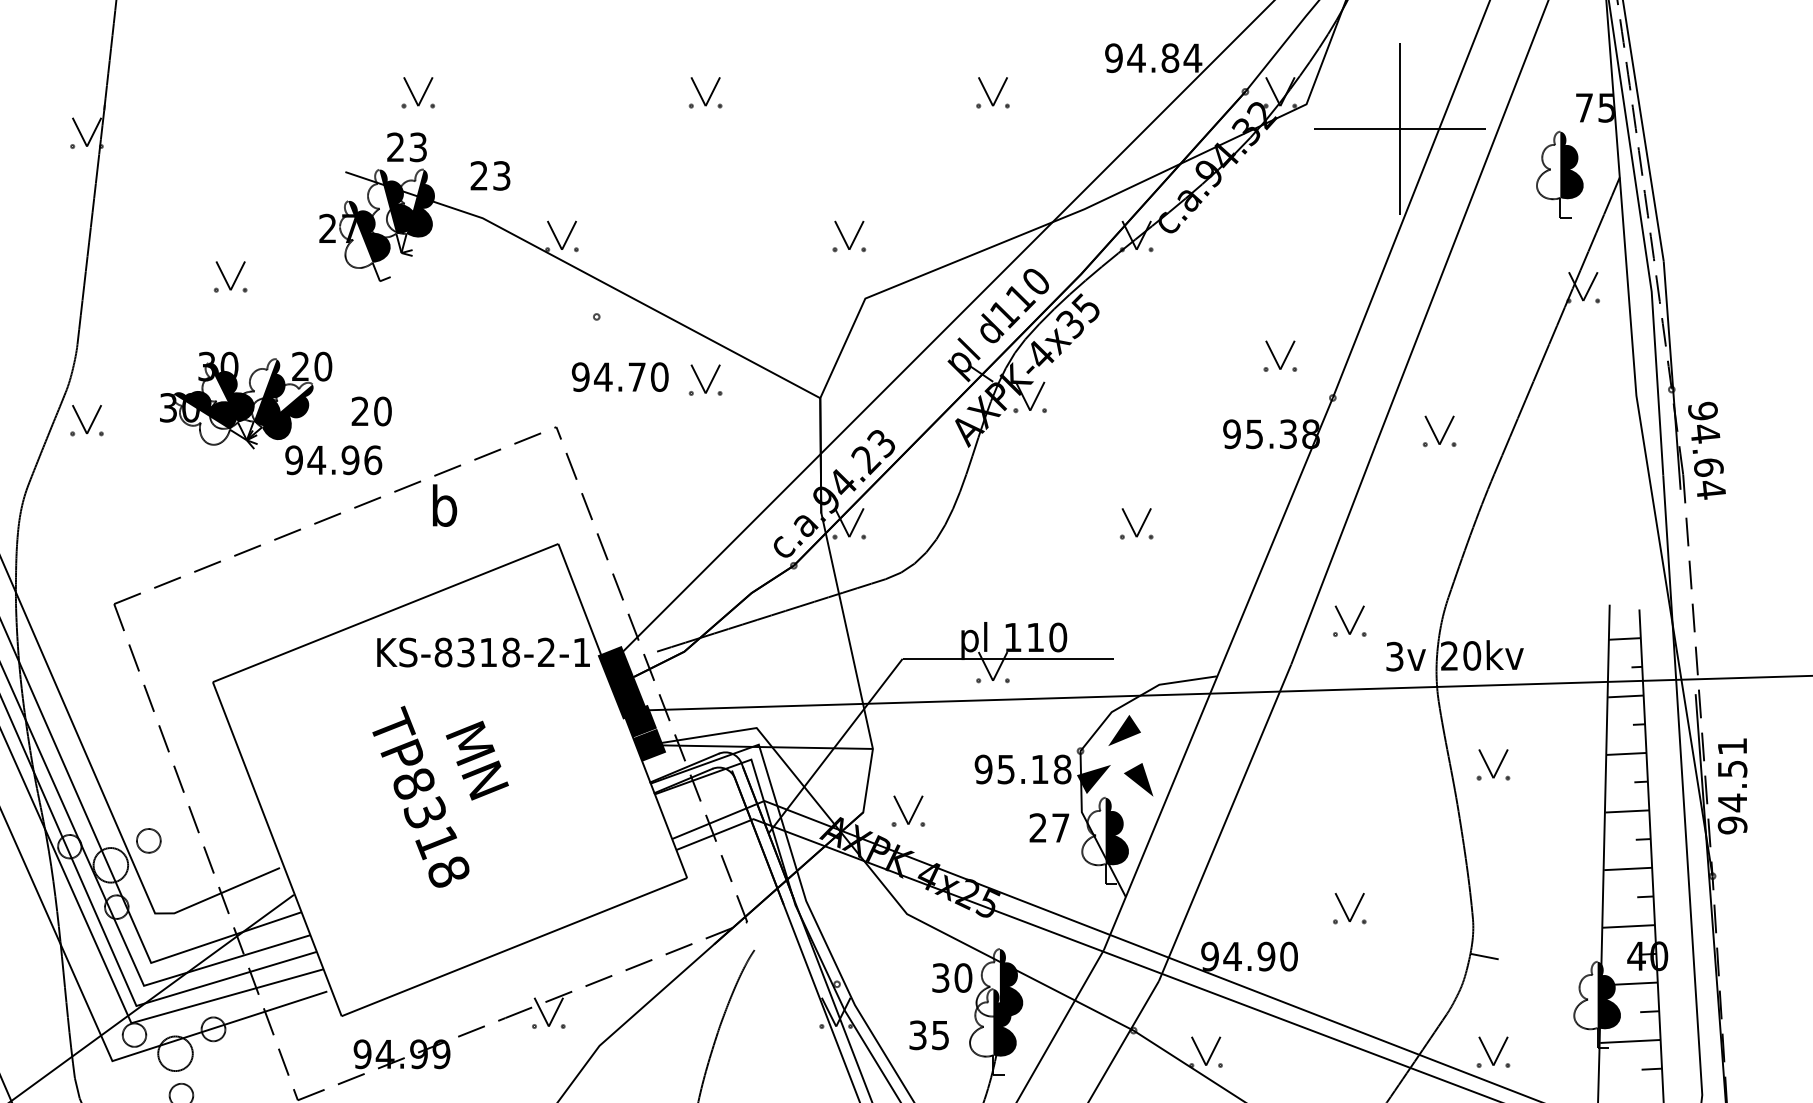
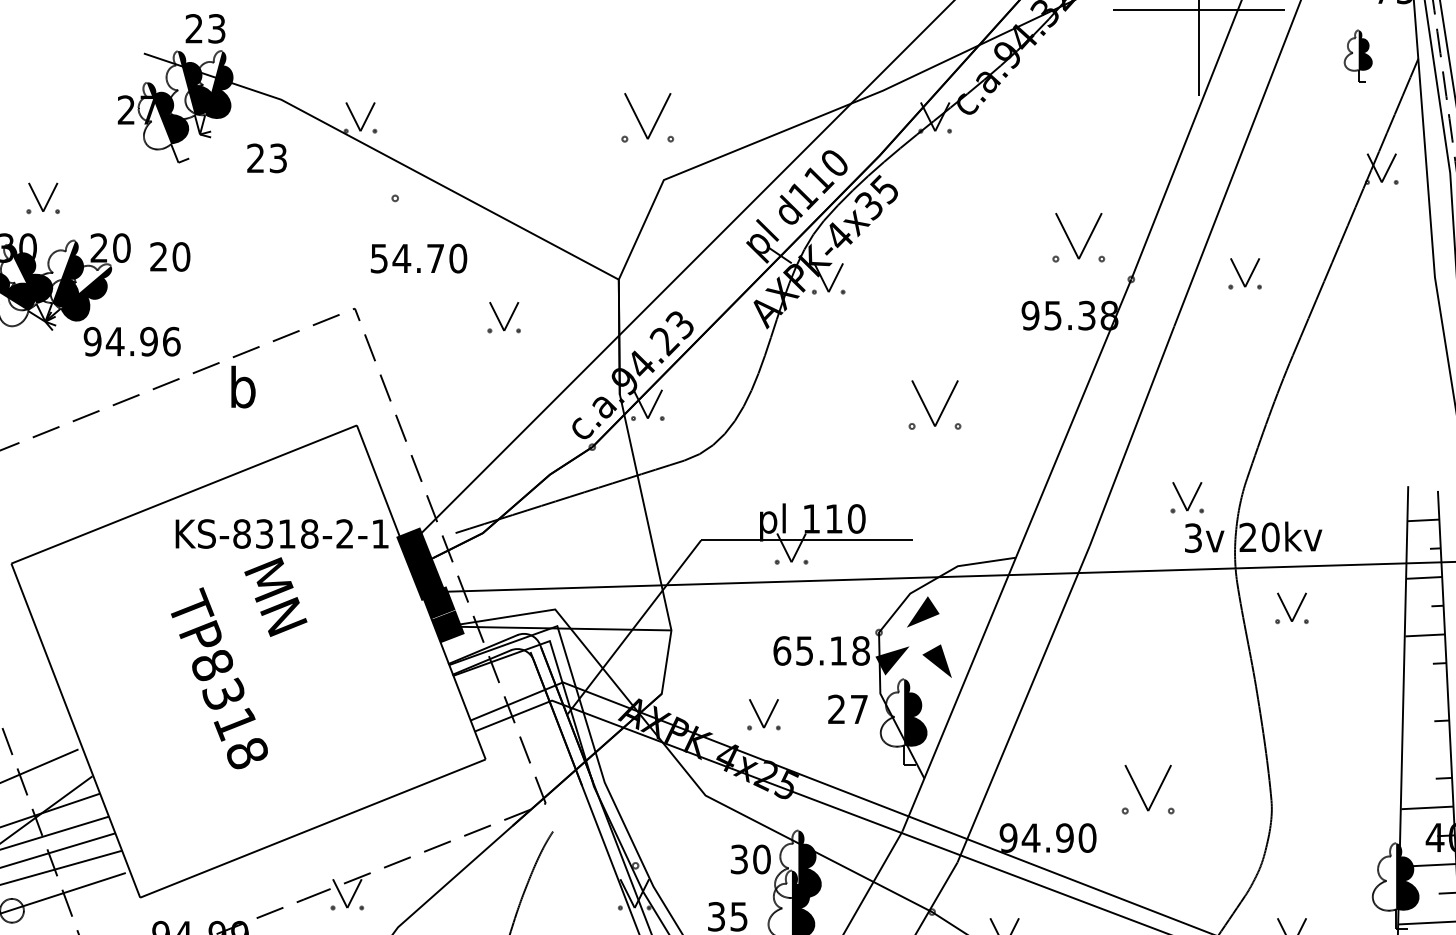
part: (1559, 174) -> (1358, 55), size x0.6
text: (490, 175) -> (267, 157), moved
part: (849, 236) -> (648, 117), size x1.6
part: (230, 276) -> (43, 197), moved
part: (1280, 355) -> (1079, 236), size x1.6
text: (580, 376) -> (379, 257), 94.70 -> 54.70
part: (705, 379) -> (504, 316), moved
text: (371, 411) -> (170, 256), moved
part: (1439, 431) -> (1245, 273), moved
part: (1136, 523) -> (935, 404), size x1.6
part: (1349, 620) -> (1187, 496), moved
text: (476, 760) -> (275, 596), moved
part: (1493, 764) -> (1292, 607), moved
text: (983, 769) -> (782, 650), 95.18 -> 65.18
part: (908, 810) -> (764, 713), moved
line: (1627, 811) -> (1426, 692), removed
line: (1628, 868) -> (1427, 749), removed
part: (1349, 908) -> (1148, 789), size x1.6
line: (1484, 956) -> (1283, 837), removed

